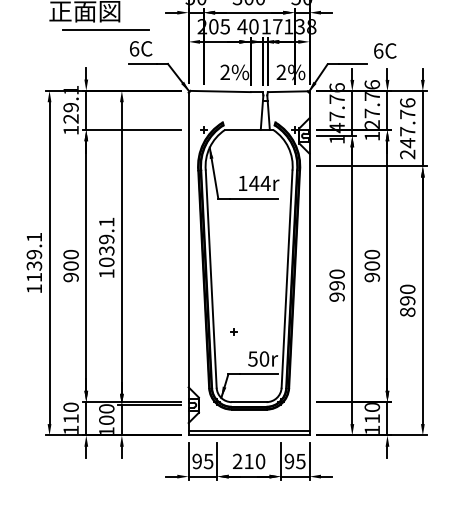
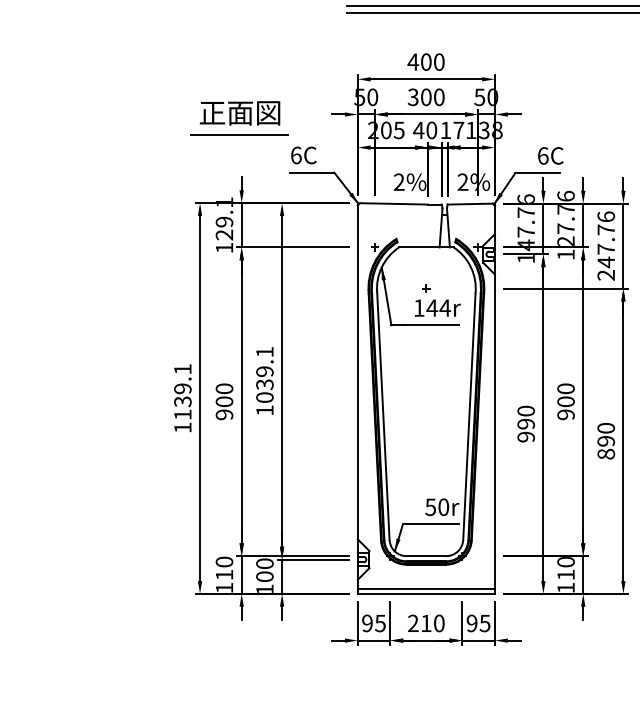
line: (106, 30) -> (239, 134), moved
text: (385, 50) -> (550, 155), moved
part: (234, 331) -> (426, 288), moved

